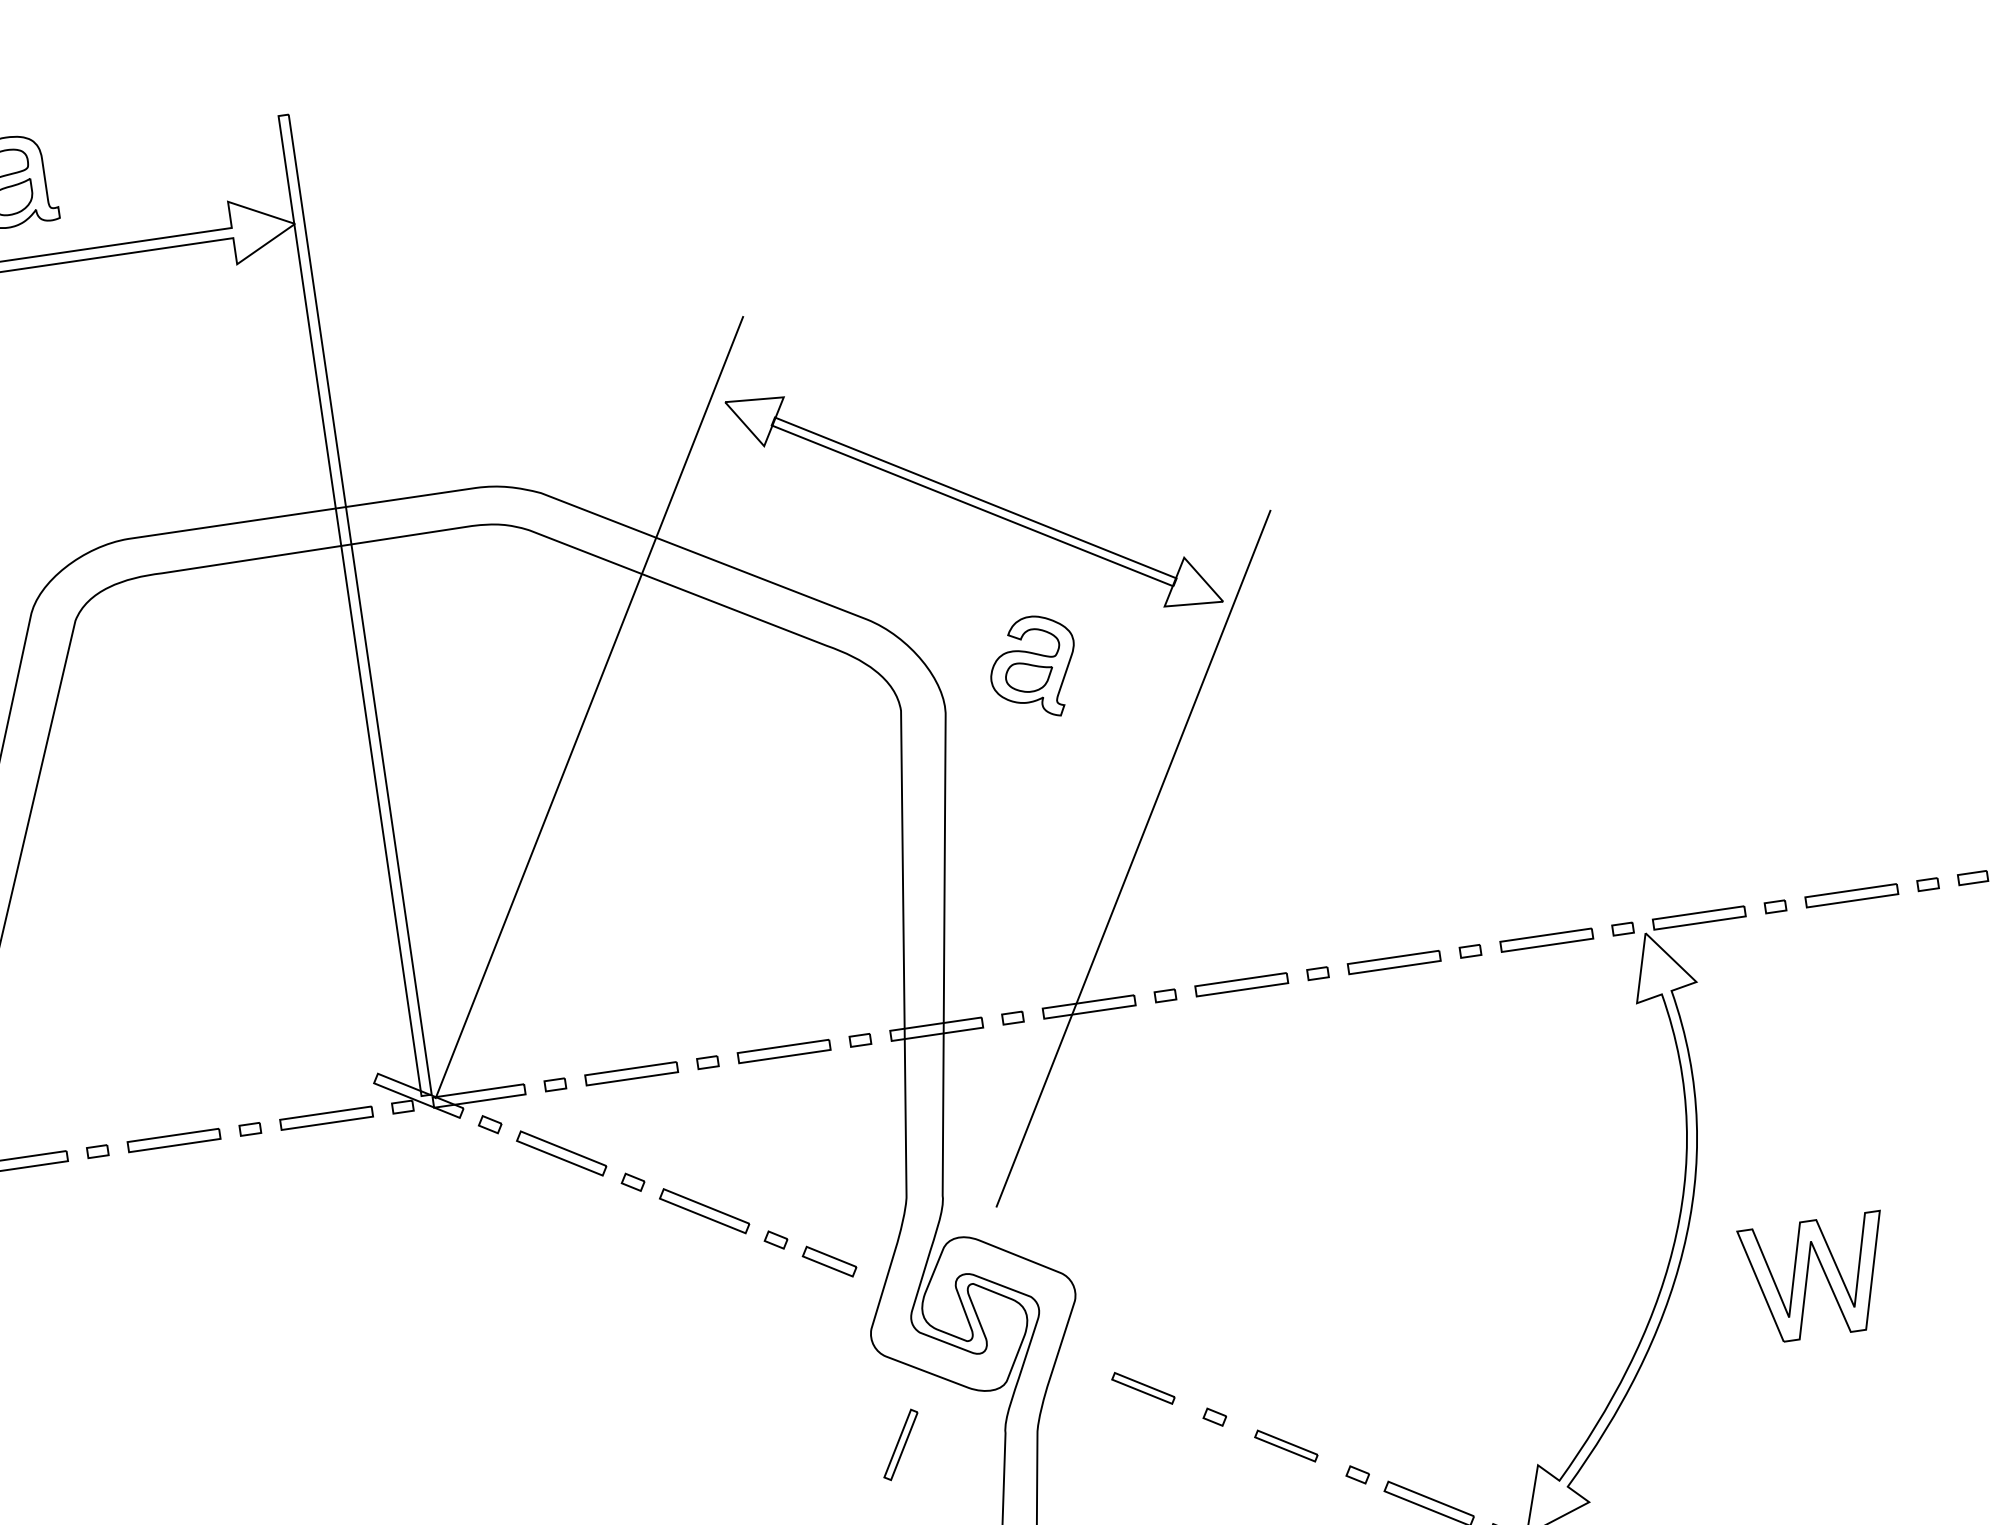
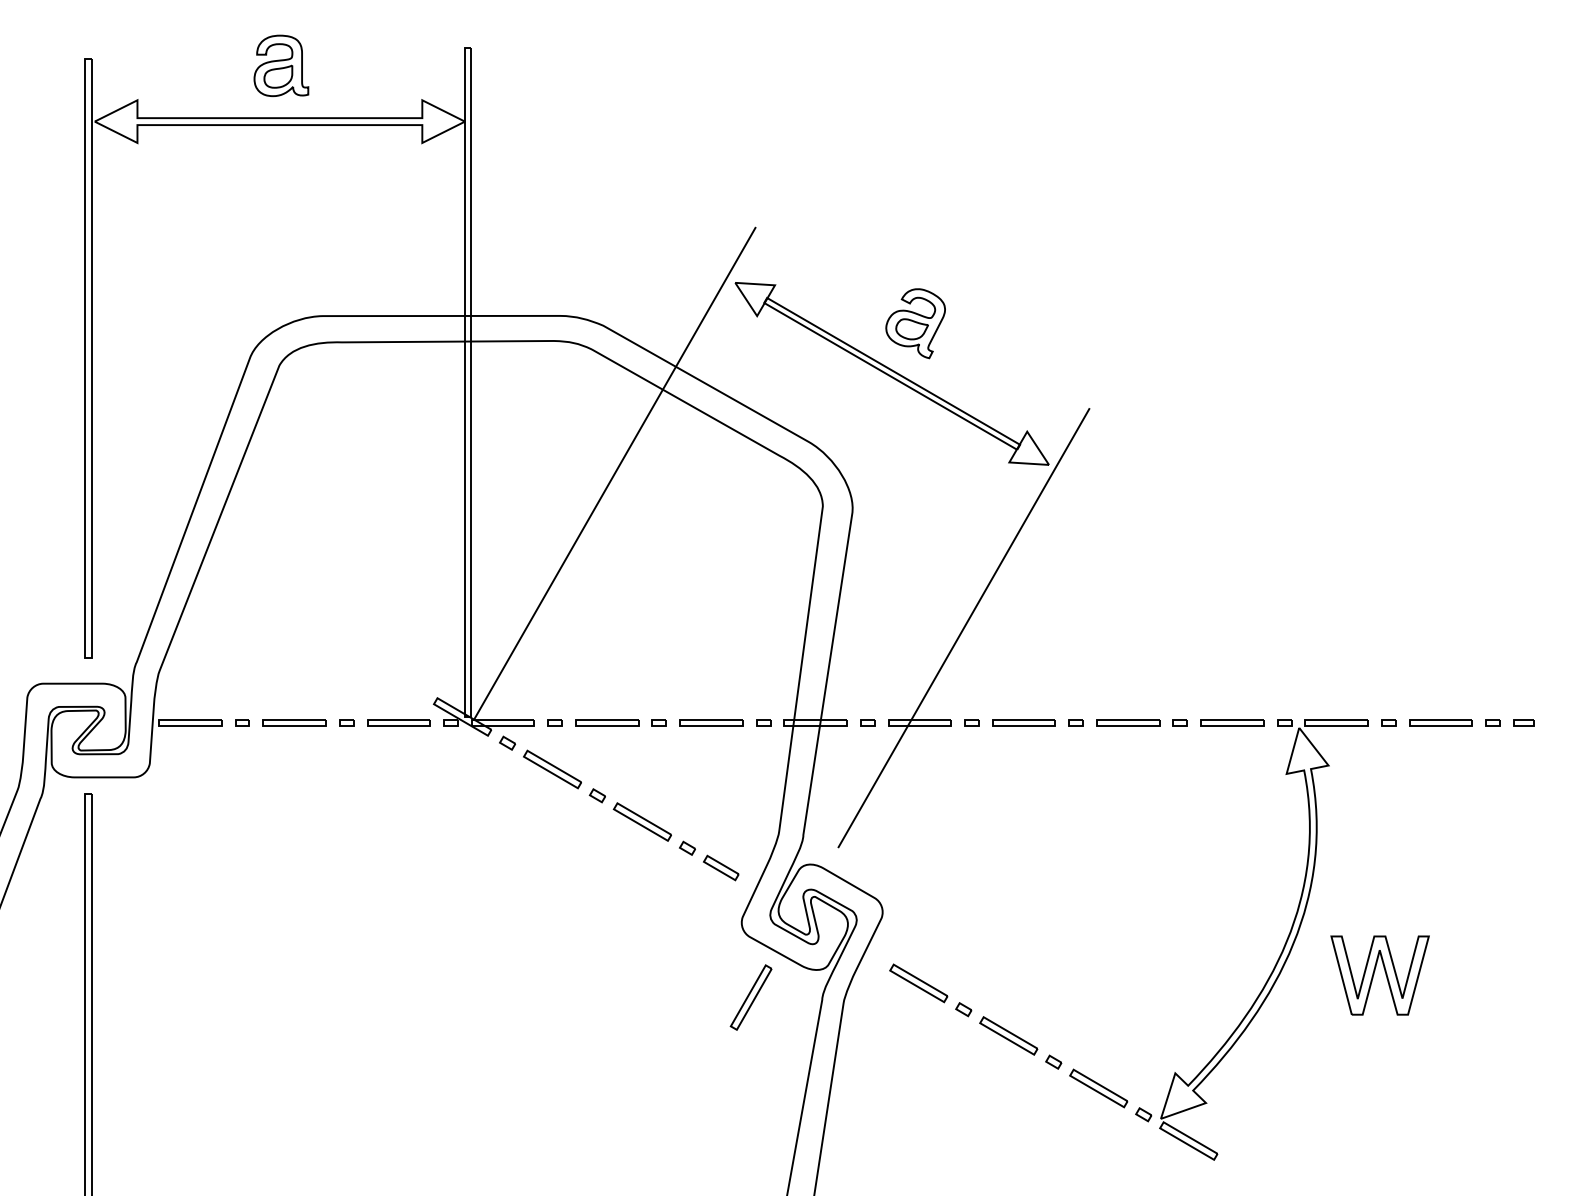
part: (1033, 667) -> (915, 323), moved
part: (1142, 1388) -> (918, 983), size x1.43
part: (899, 1444) -> (750, 997), size x1.43
part: (1285, 1445) -> (1008, 1035), size x1.43

